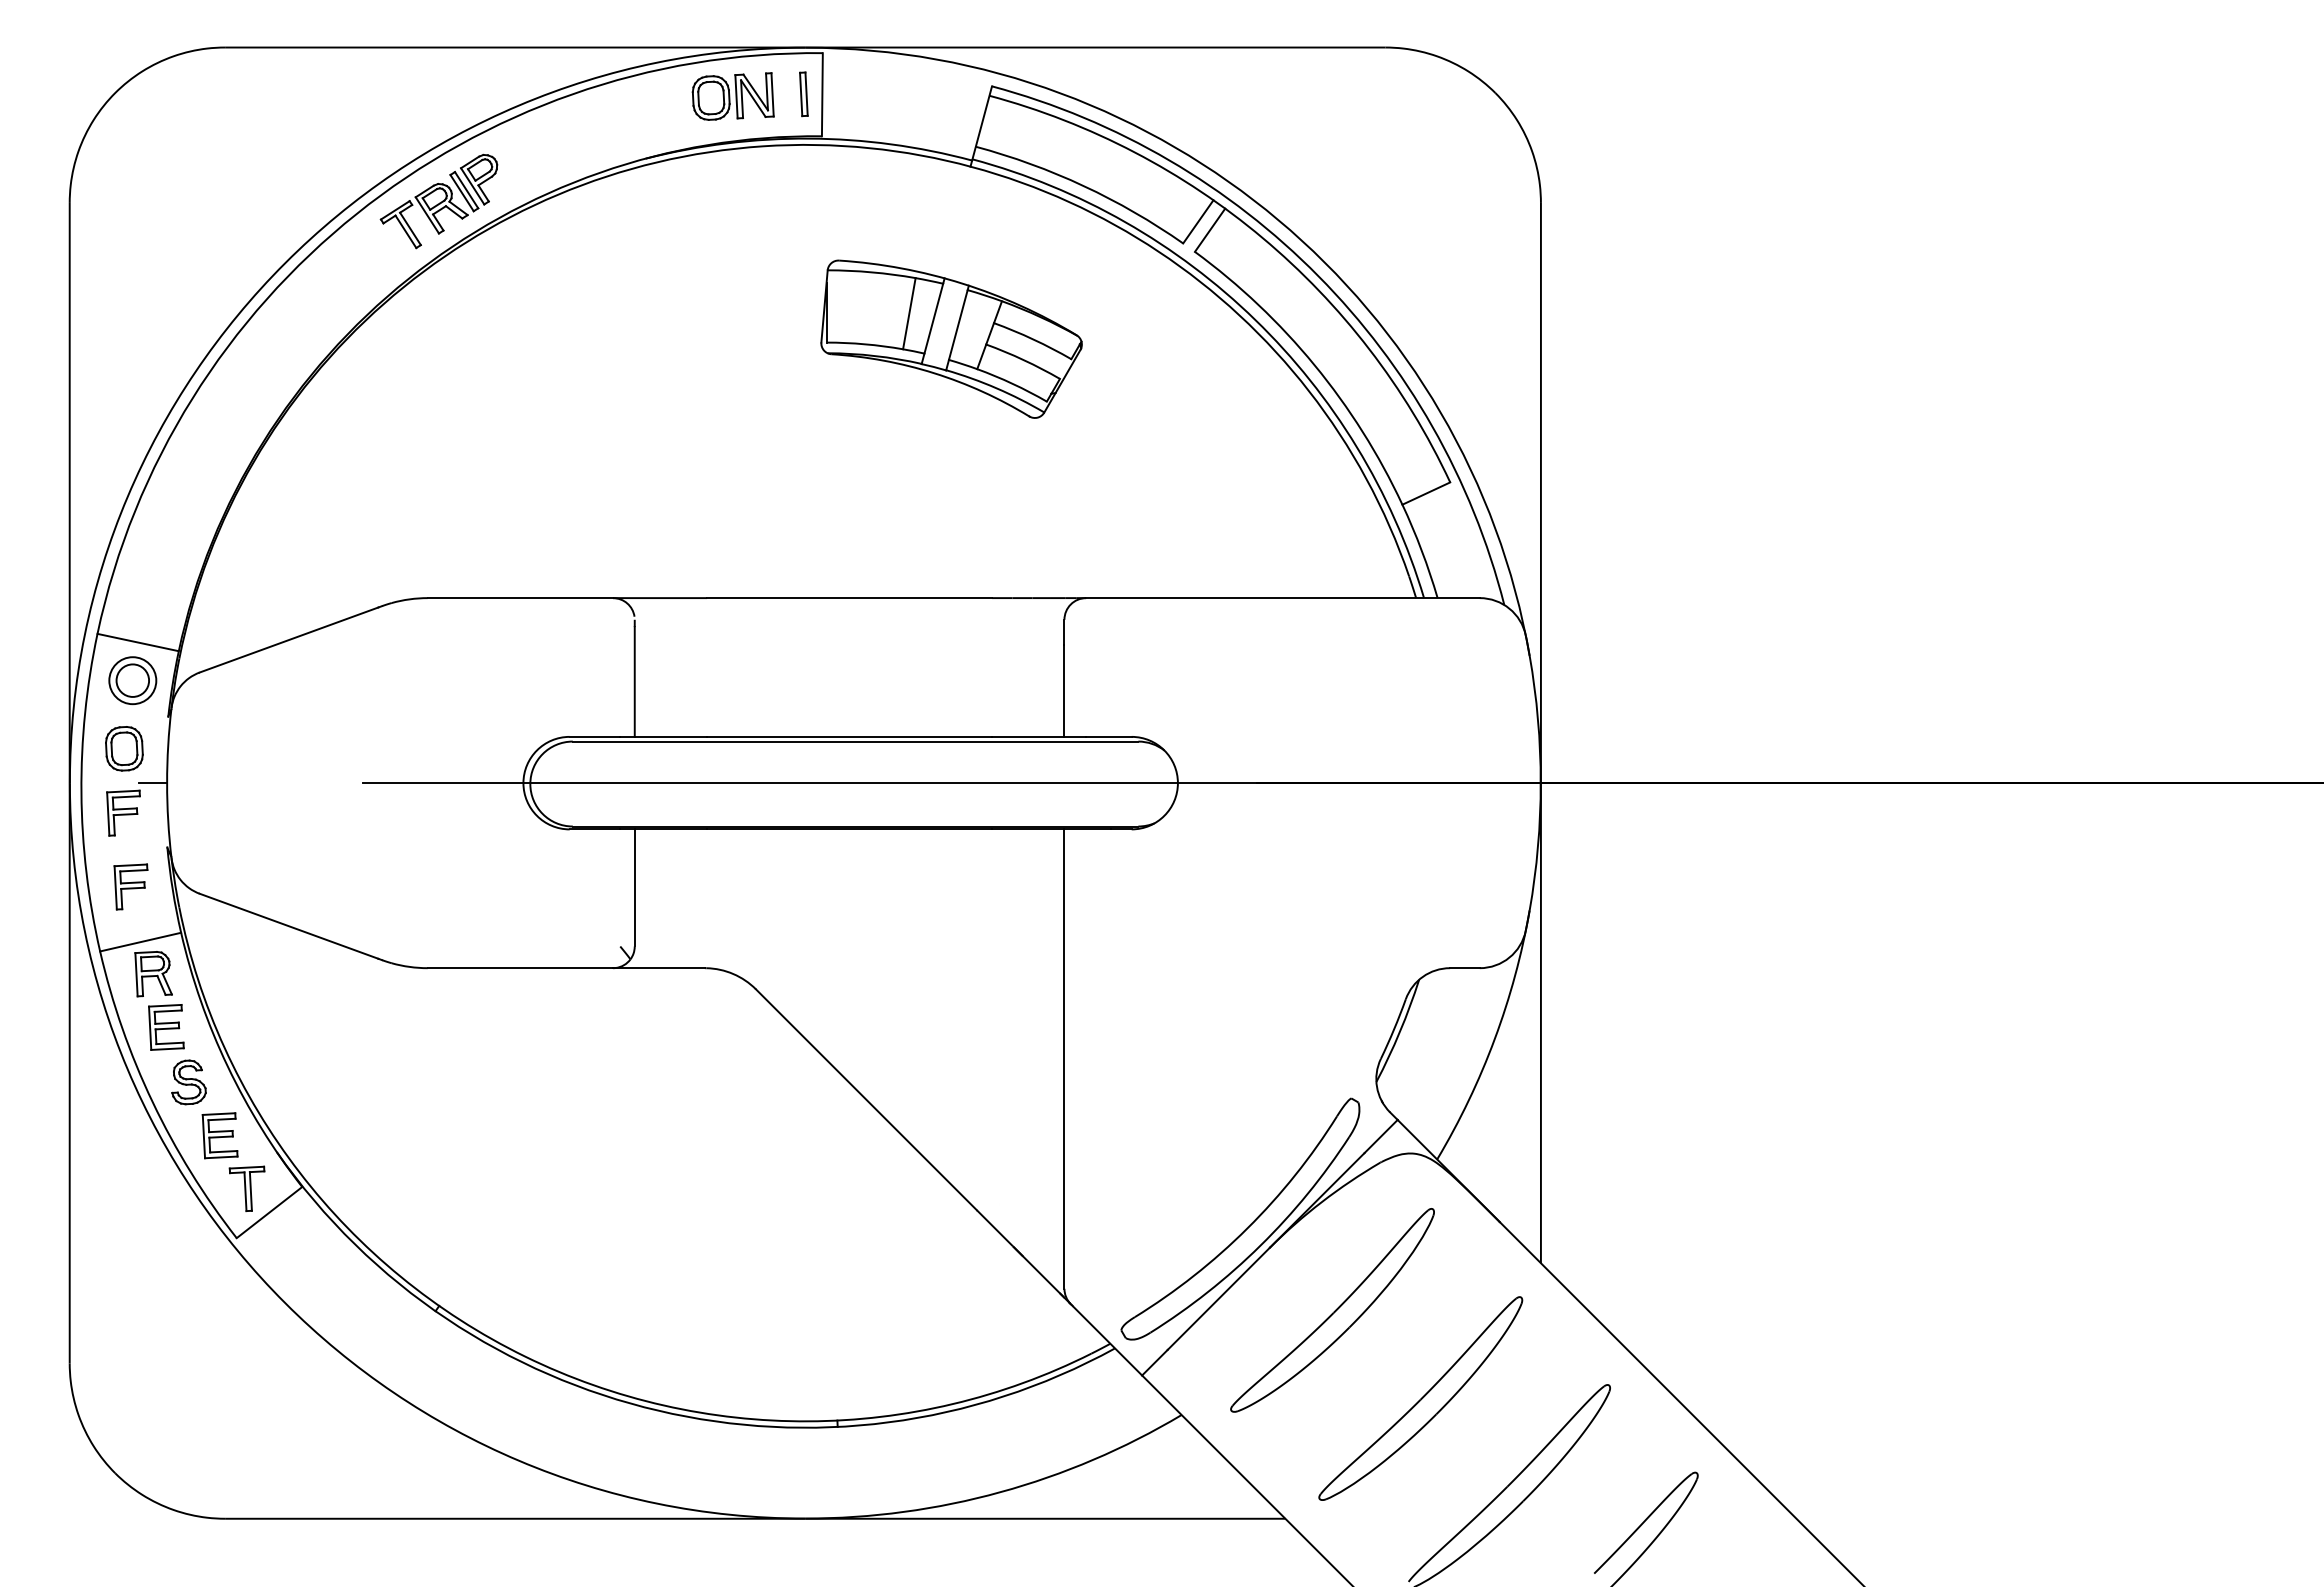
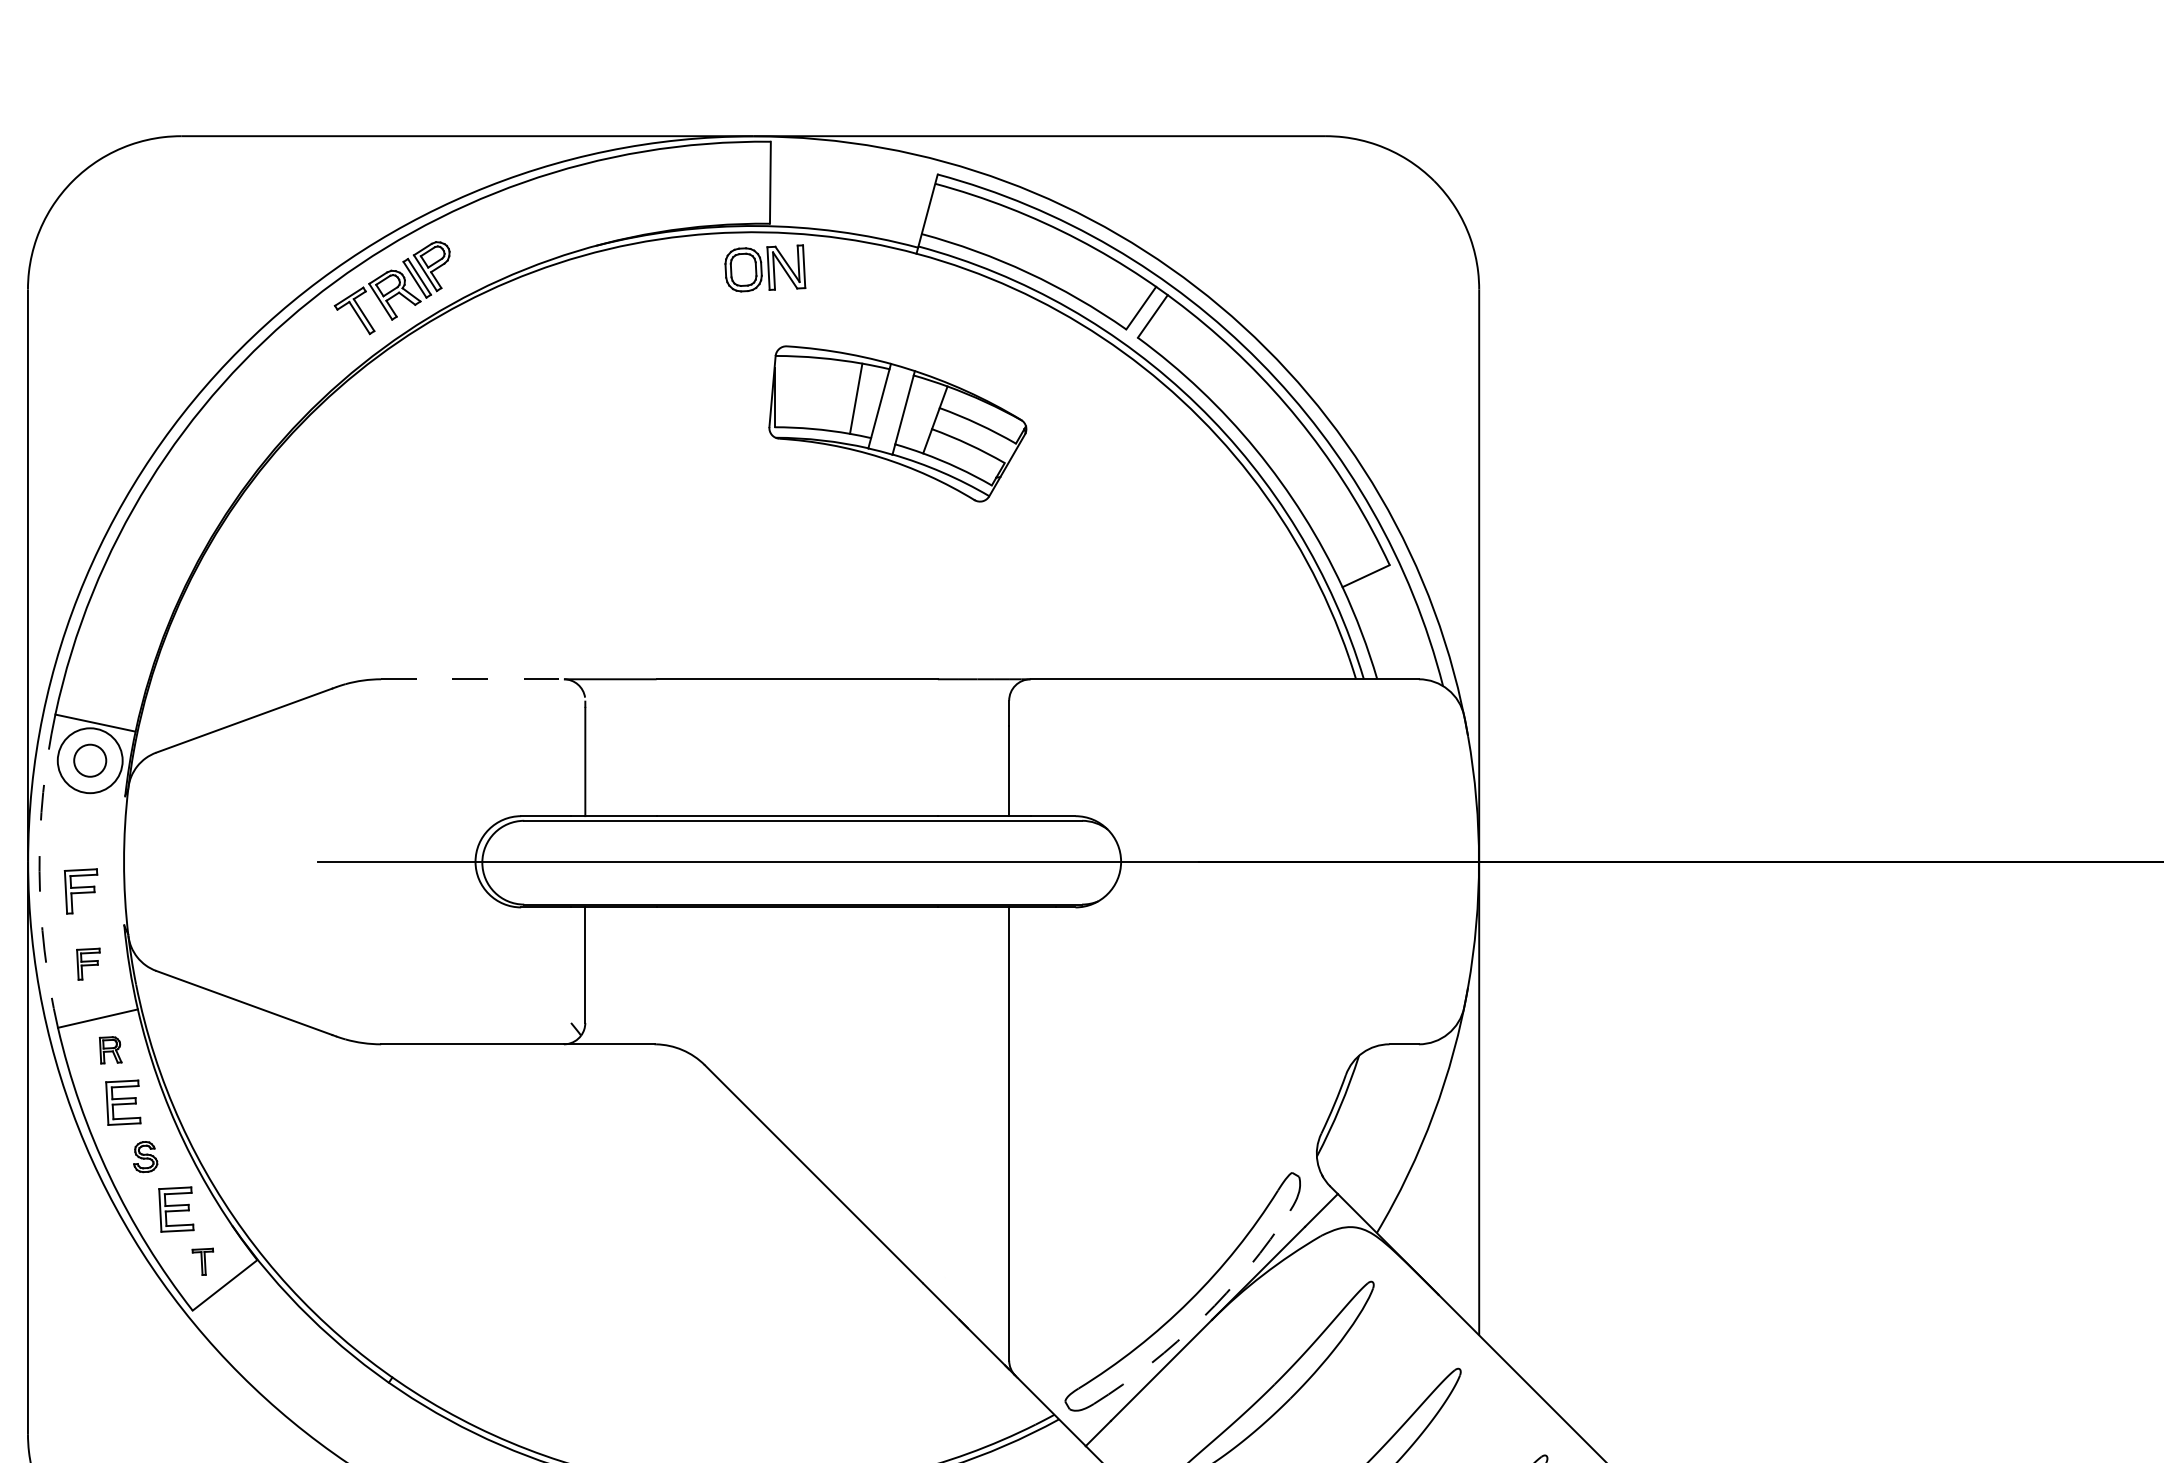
part: (803, 94) -> (751, 182), removed
part: (732, 96) -> (764, 268), moved
line: (520, 598) -> (472, 679), solid -> dashed
circle: (132, 680) -> (89, 760), size x1.4
part: (124, 748) -> (82, 827), removed
line: (153, 783) -> (110, 862), removed
arc: (81, 792) -> (39, 871), solid -> dashed
part: (130, 886) -> (87, 963), size x0.7
part: (153, 974) -> (110, 1050), size x0.6
part: (188, 1082) -> (145, 1157), size x0.7
part: (246, 1188) -> (202, 1261), size x0.6
arc: (1260, 1245) -> (1202, 1317), solid -> dashed

